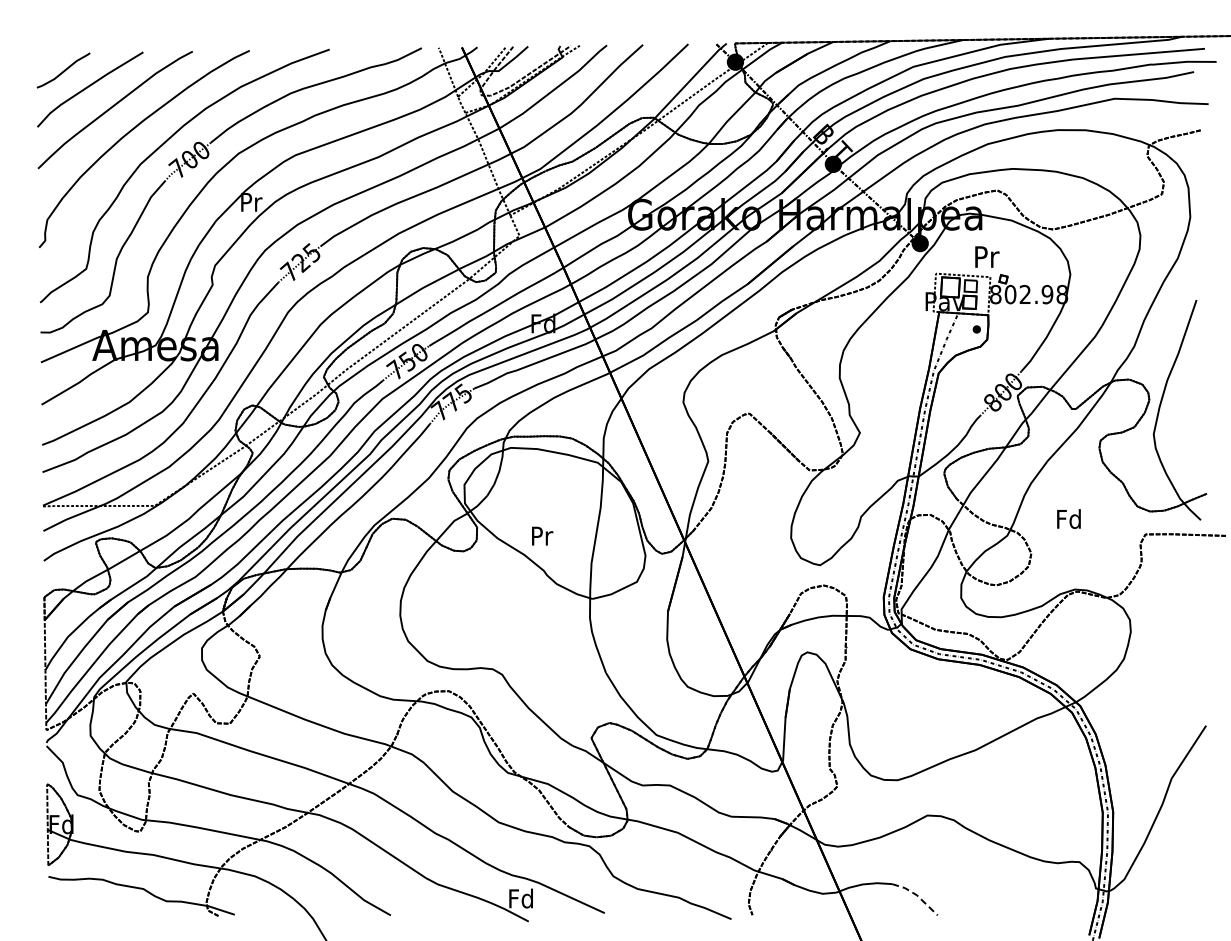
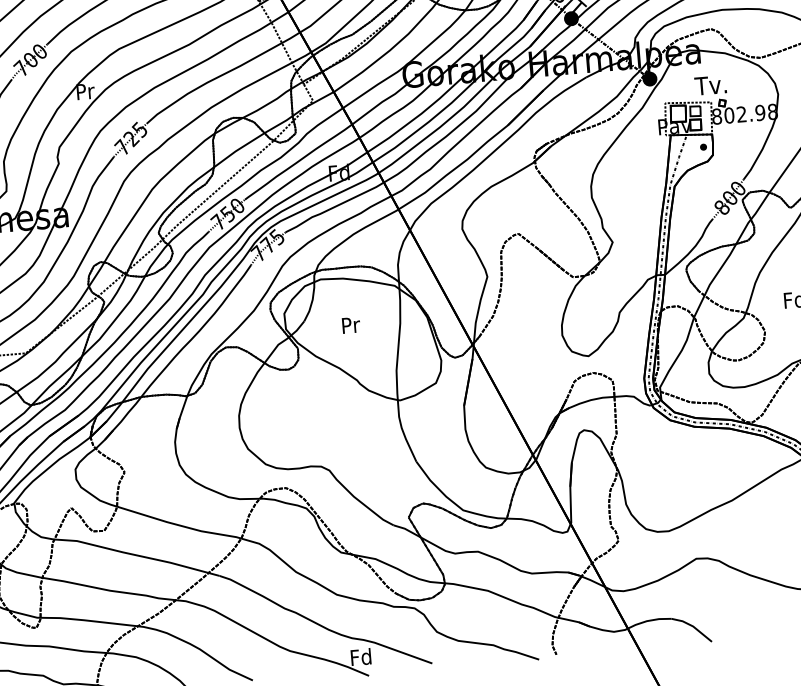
text: (991, 256) -> (710, 84), Pr -> Tv.
text: (542, 535) -> (351, 324), moved
line: (917, 895) -> (693, 626), dashed -> solid

